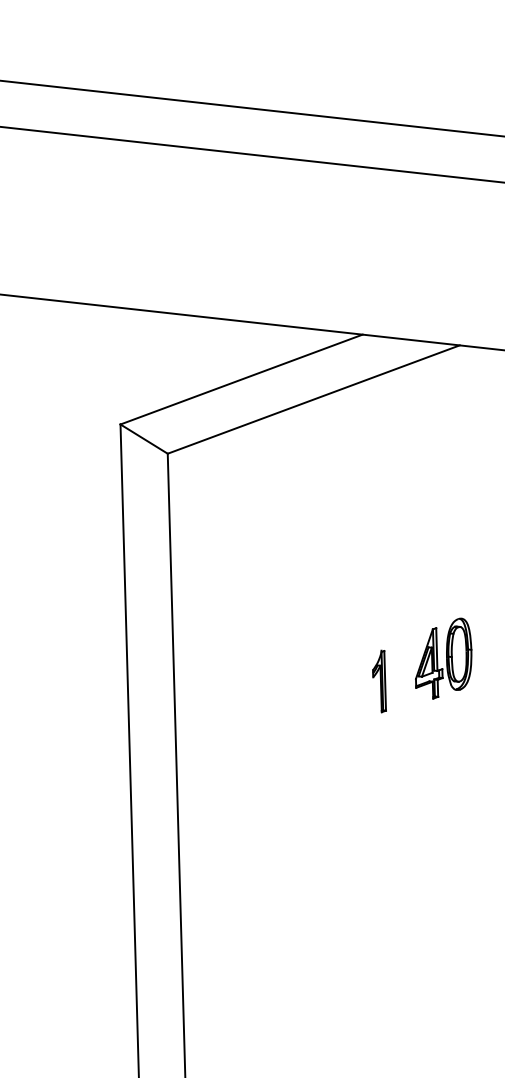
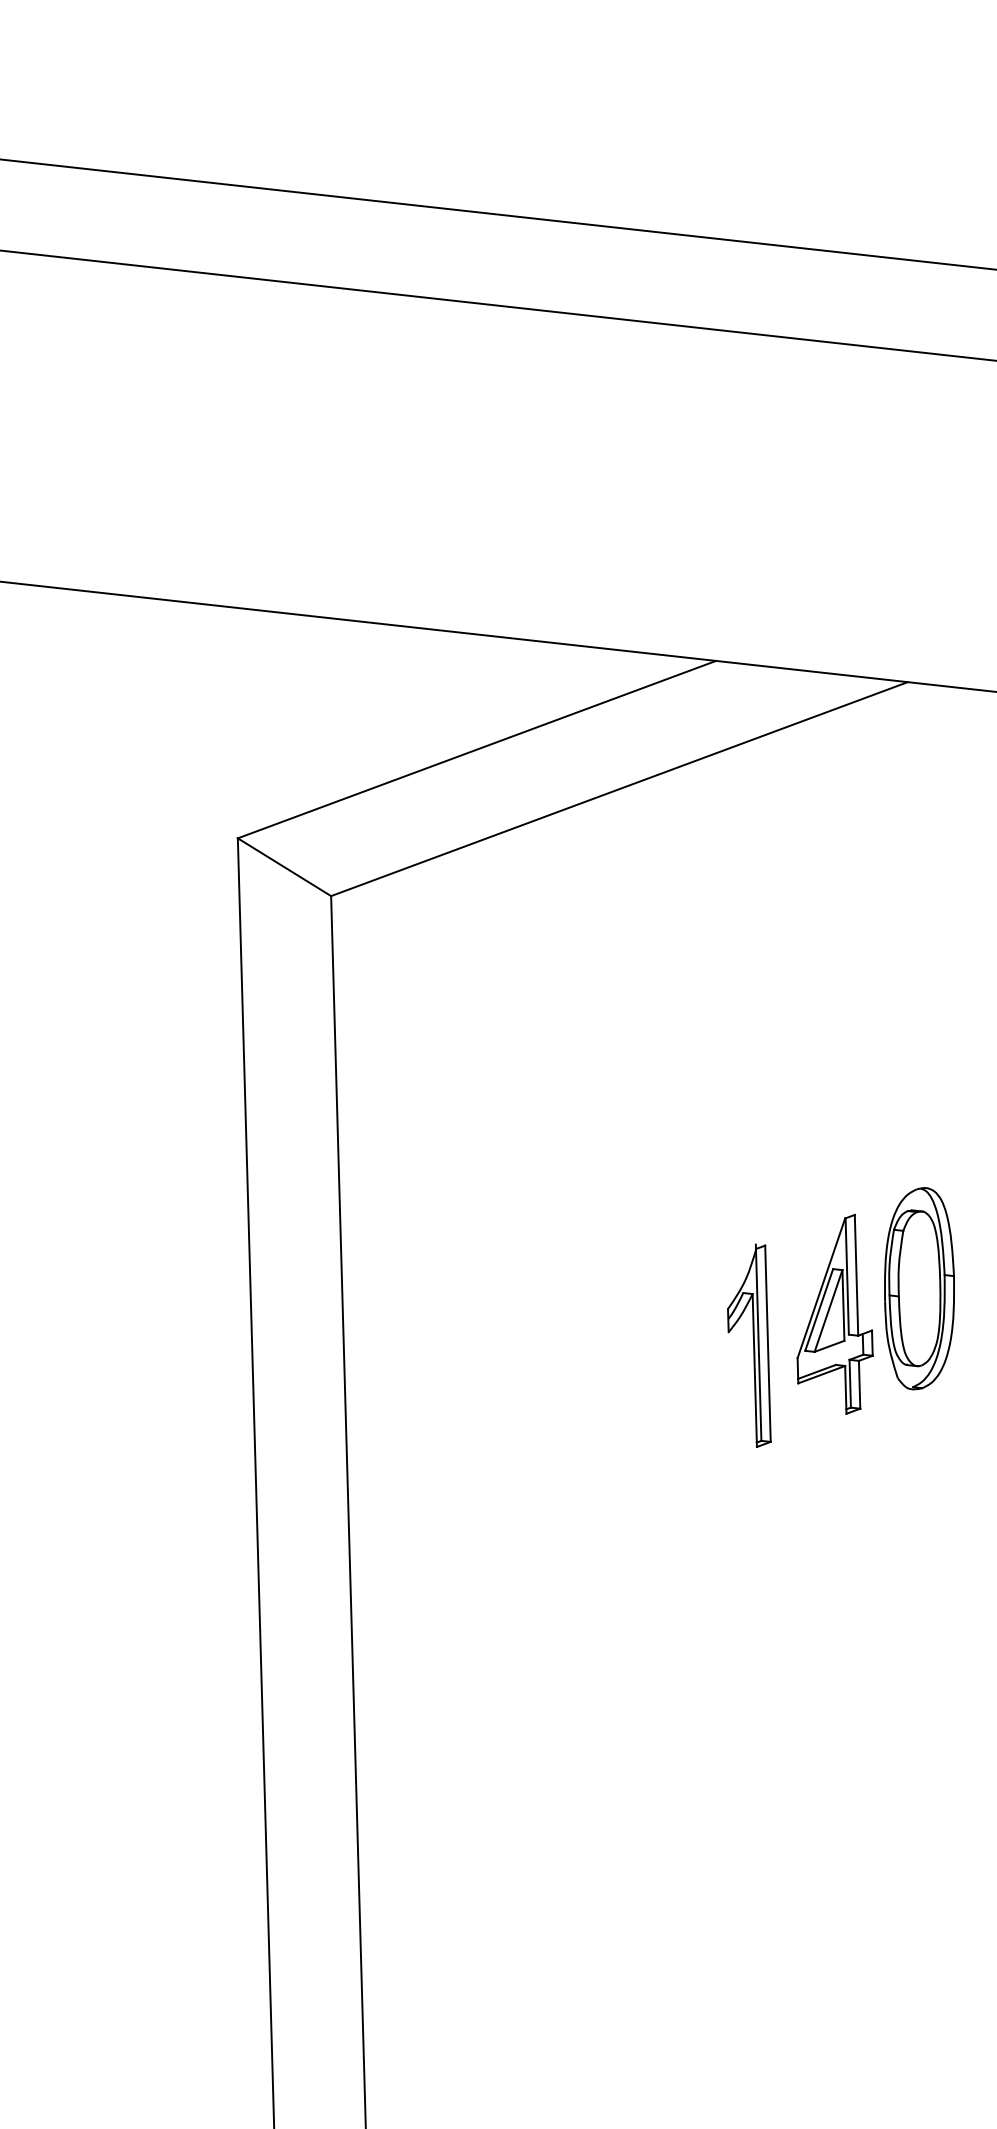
part: (443, 658) -> (875, 1300), size x1.43
part: (379, 681) -> (749, 1345), size x1.67

